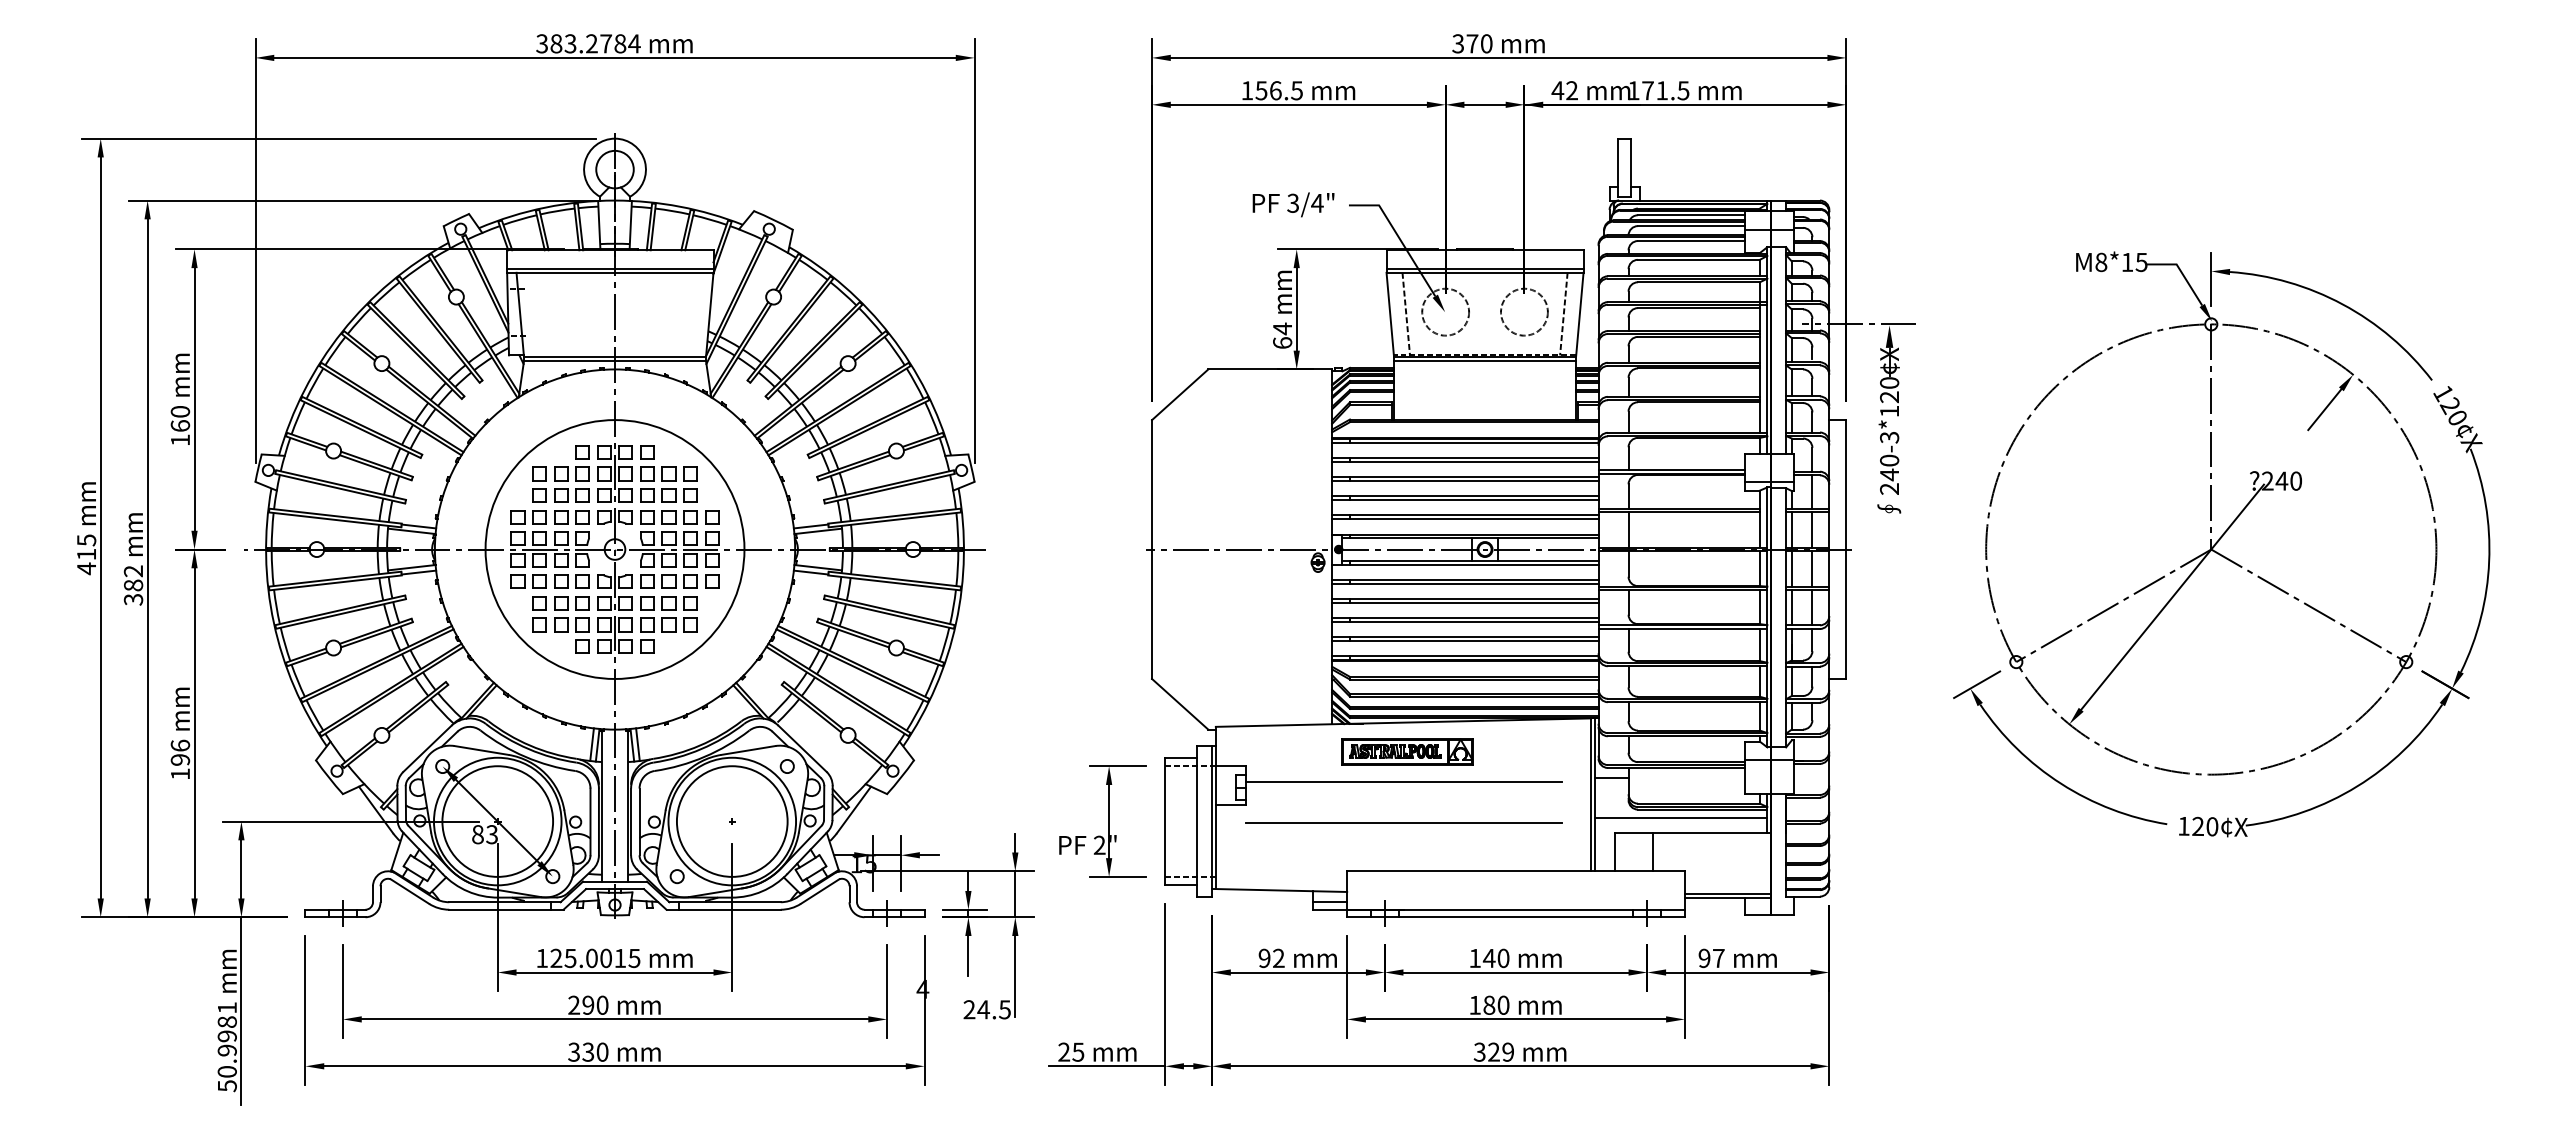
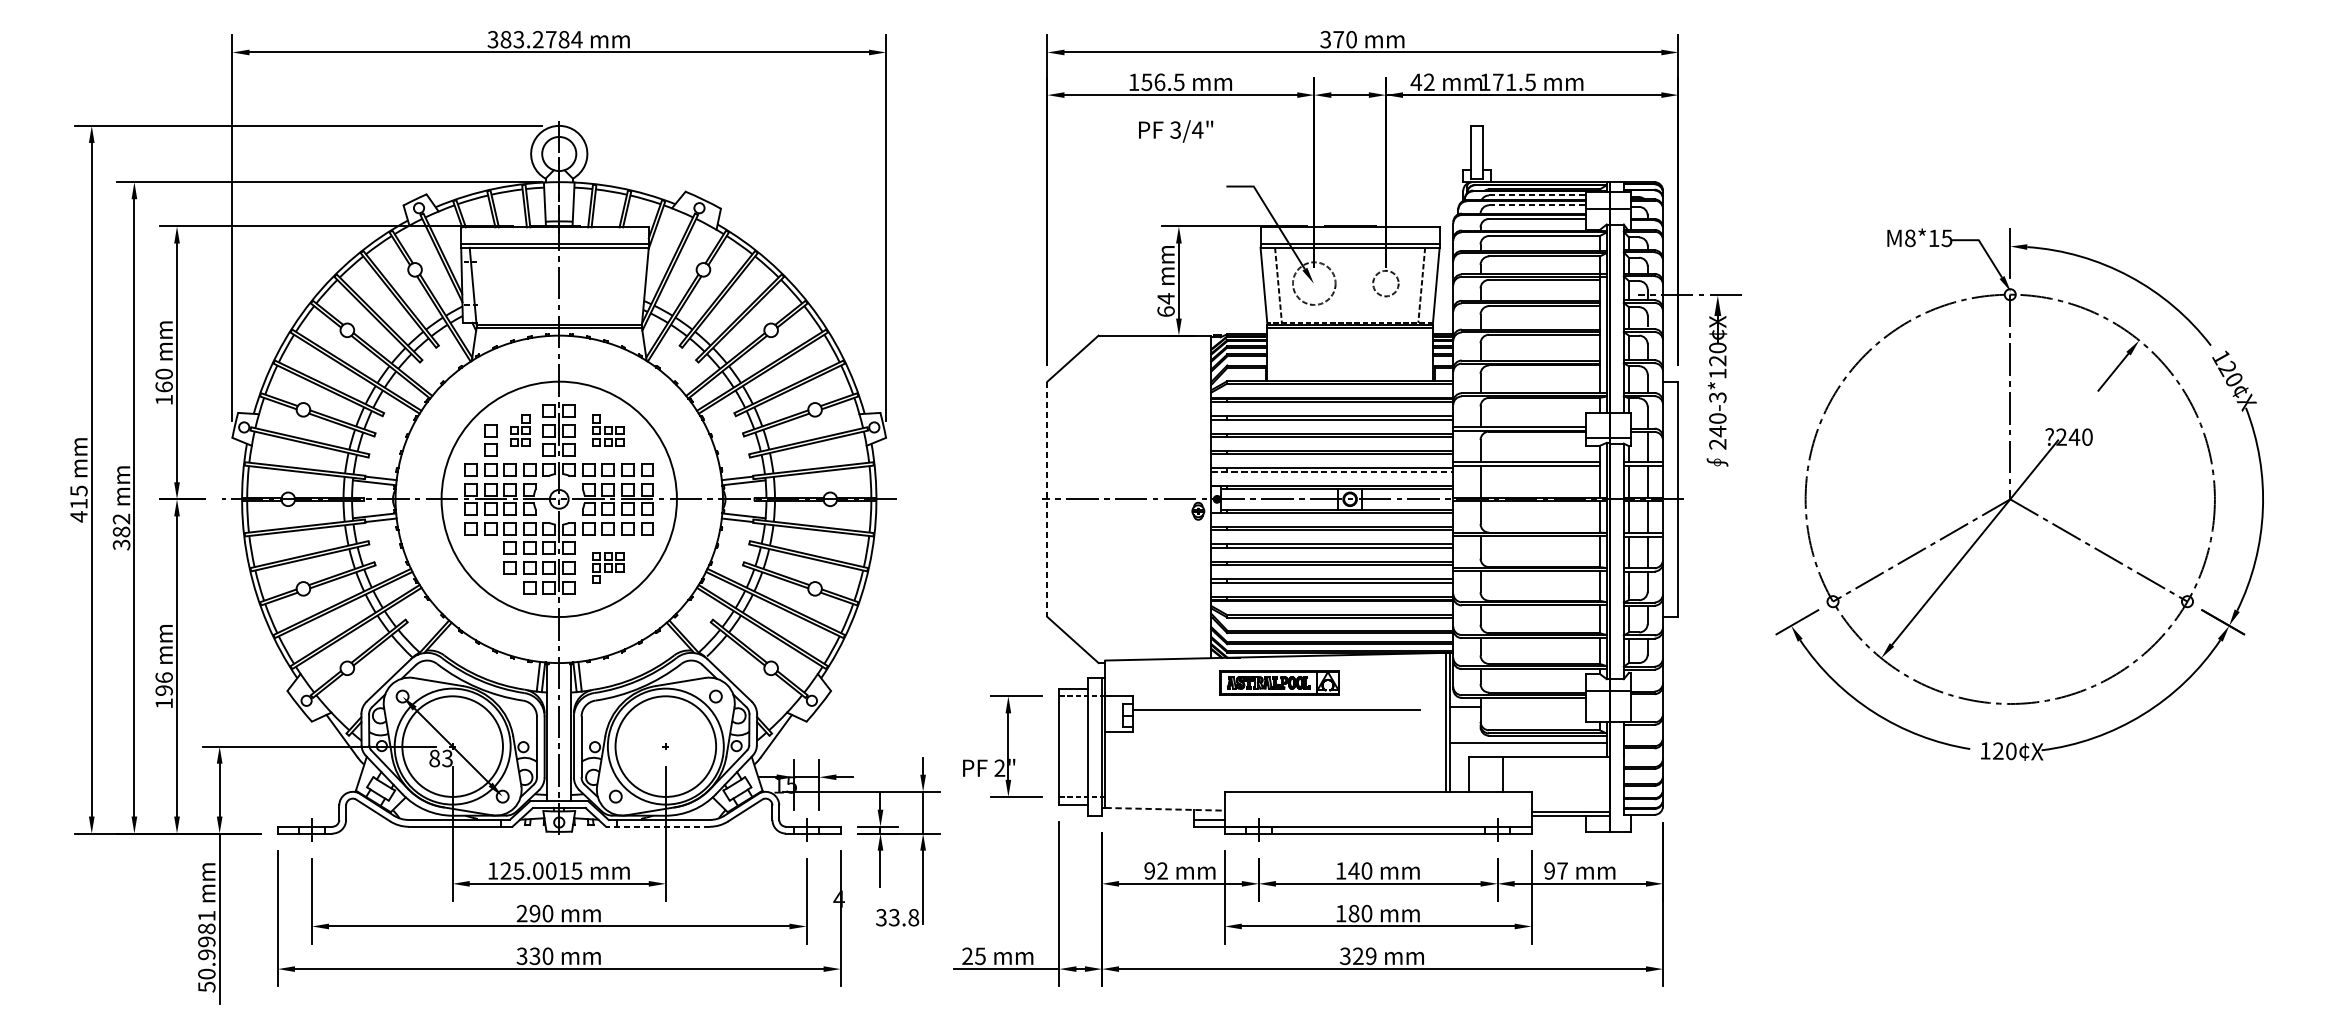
text: (1293, 204) -> (1175, 131), moved
line: (1691, 215) -> (1537, 195), solid -> dashed
line: (1691, 226) -> (1537, 205), solid -> dashed
circle: (1524, 311) -> (1385, 282), size x0.6
part: (571, 473) -> (519, 430), size x0.6
part: (668, 473) -> (607, 430), size x0.6
line: (1465, 519) -> (1332, 472), solid -> dashed
line: (1152, 550) -> (1047, 500), solid -> dashed
part: (539, 614) -> (490, 558), removed
part: (668, 624) -> (607, 567), size x0.6
line: (1403, 823) -> (1275, 748), removed
line: (1281, 890) -> (1165, 809), solid -> dashed
line: (723, 909) -> (657, 826), solid -> dashed
text: (986, 1009) -> (896, 917), 24.5 -> 33.8

